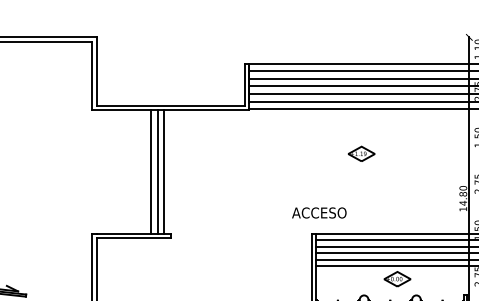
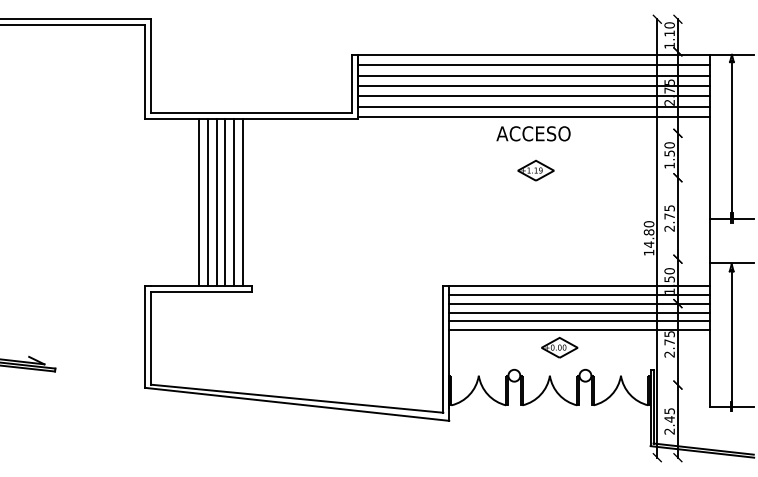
part: (361, 153) -> (535, 170), moved
line: (131, 171) -> (198, 201), added
line: (138, 171) -> (207, 201), added
line: (144, 171) -> (216, 201), added
text: (319, 212) -> (533, 133), moved

